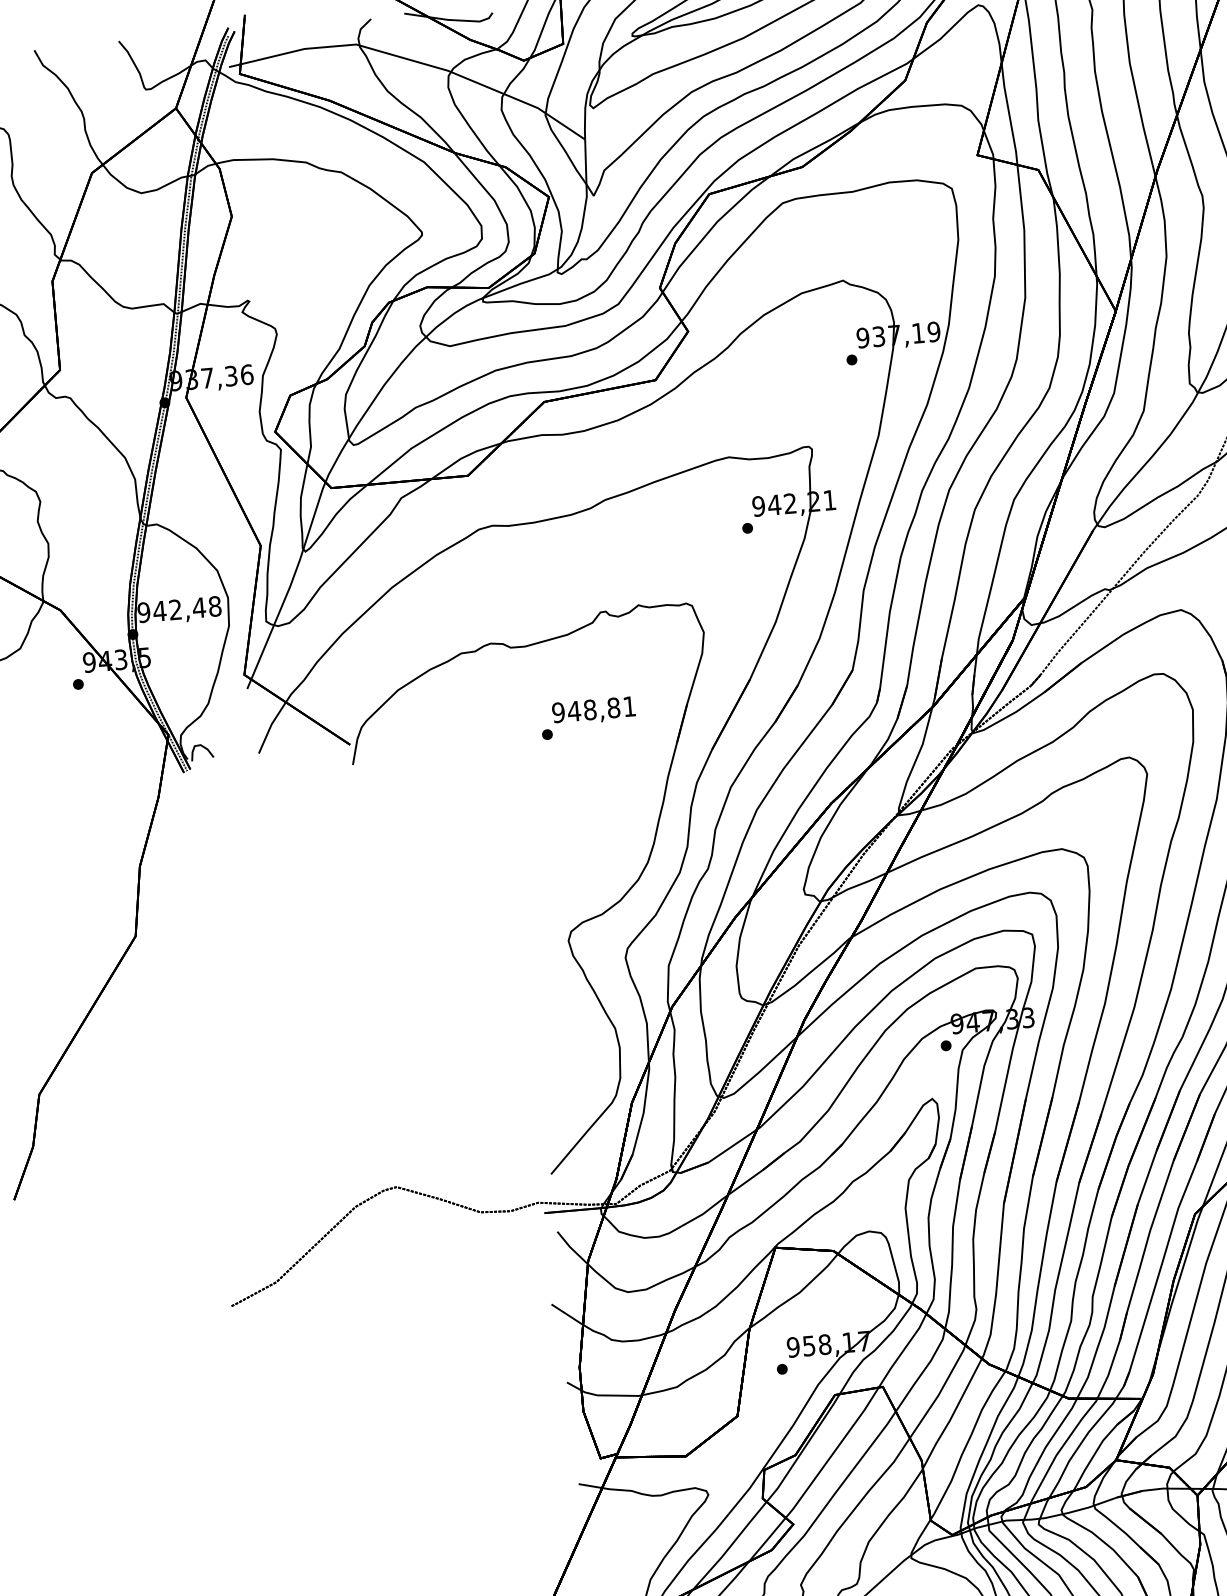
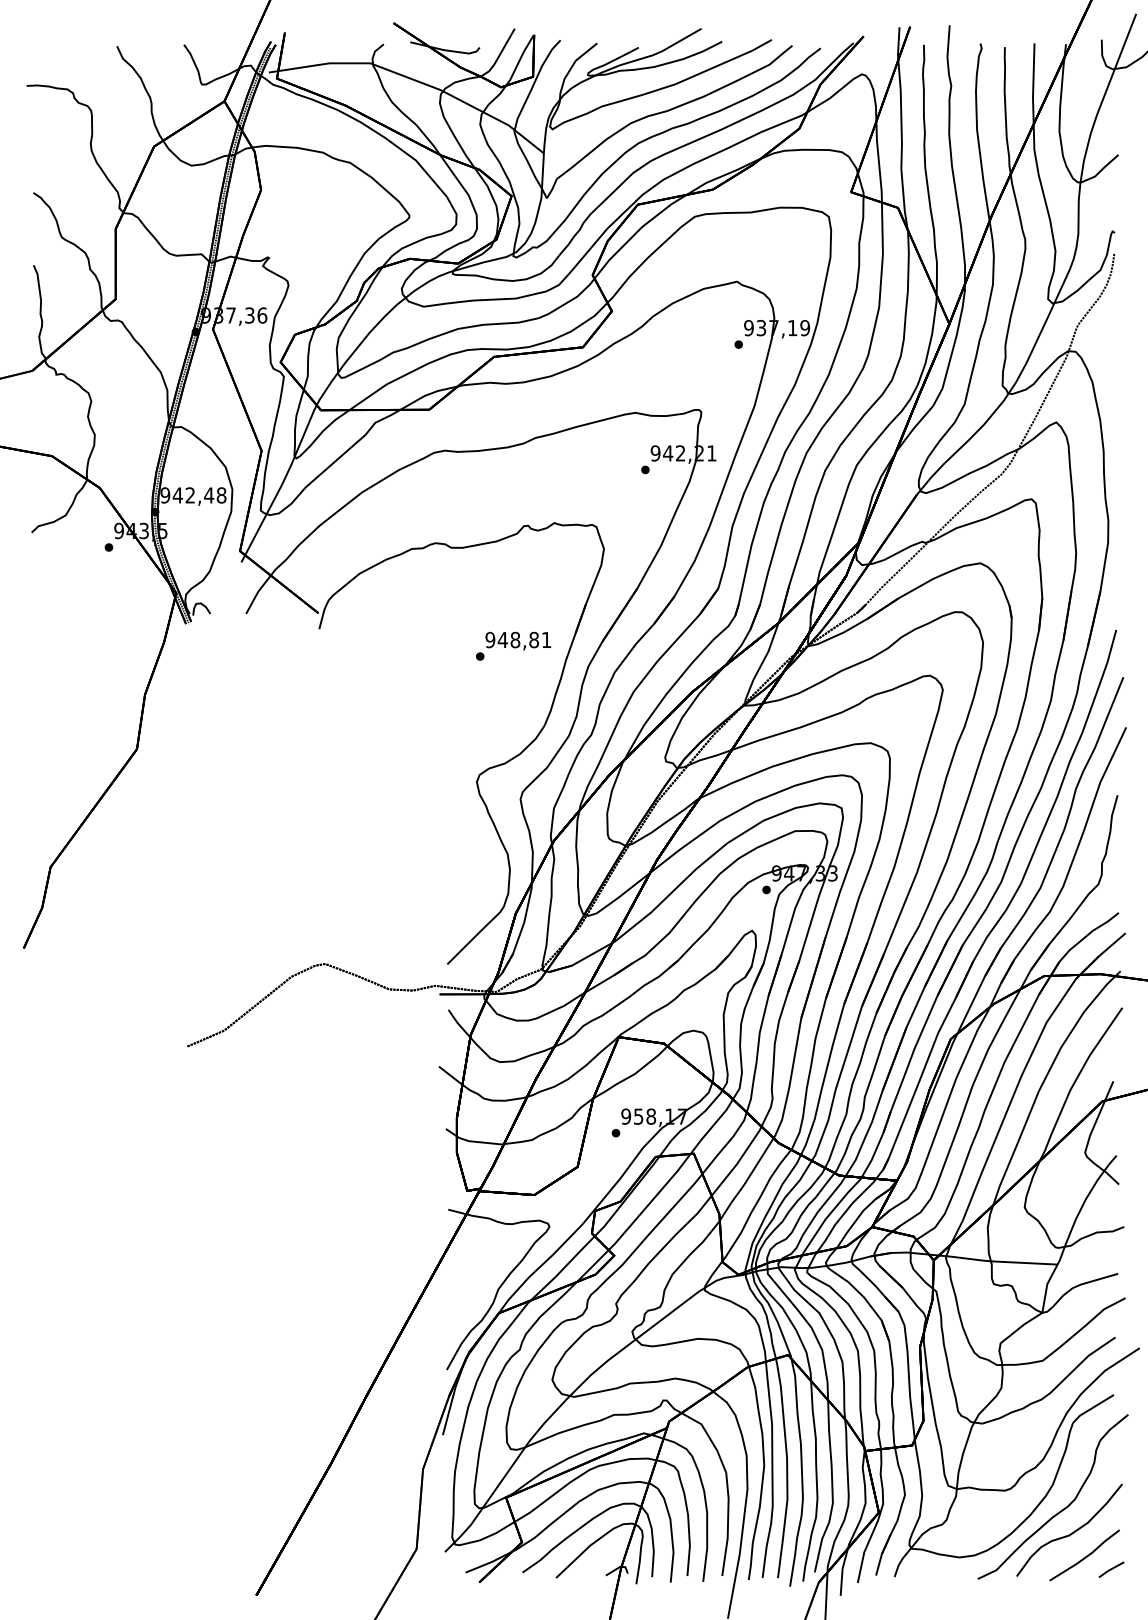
text: (588, 717) -> (513, 645), moved

